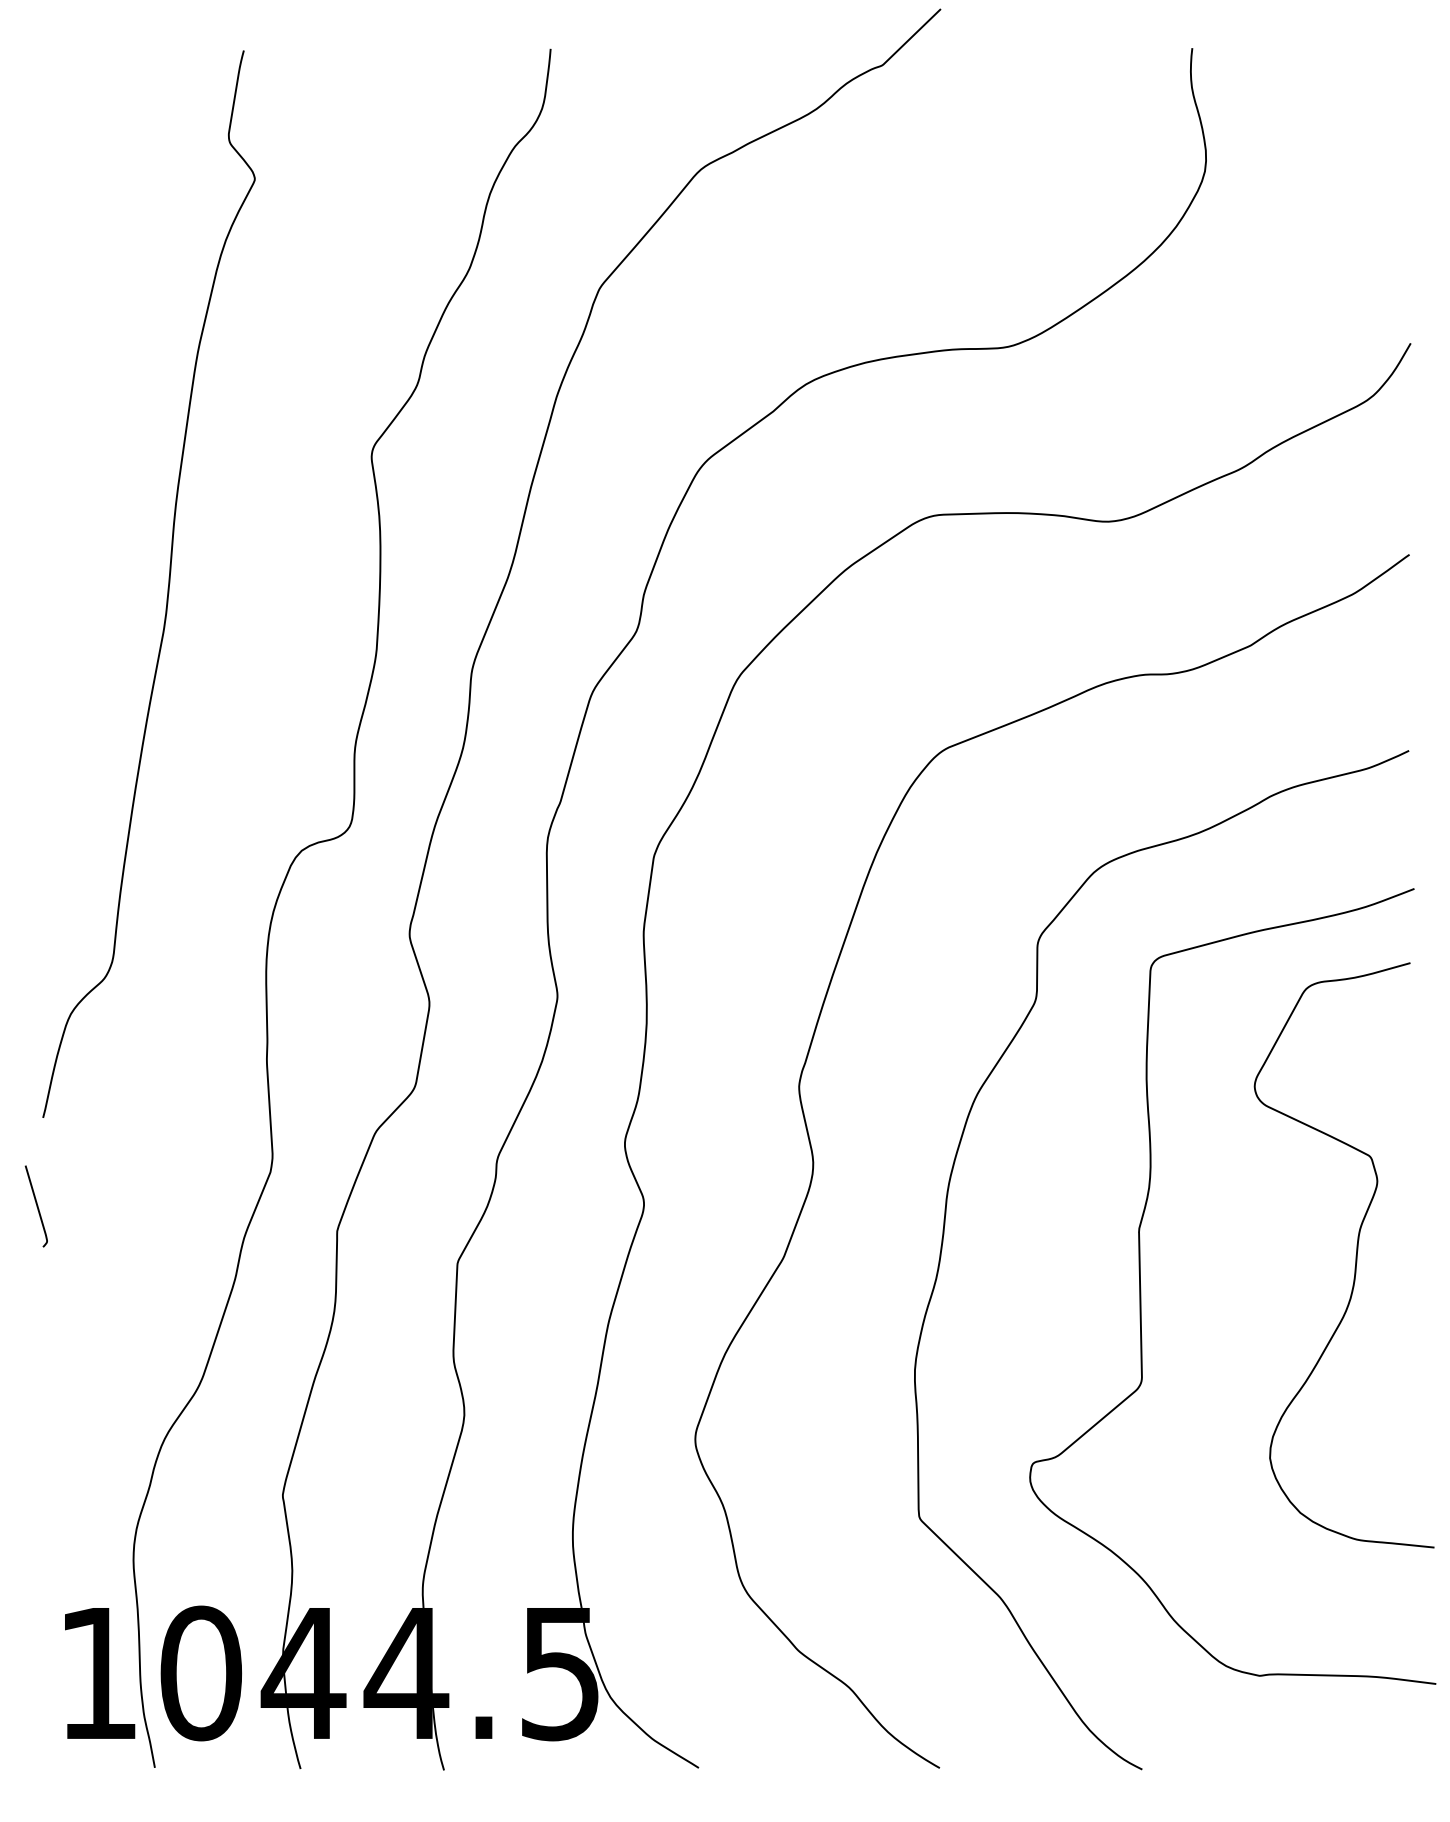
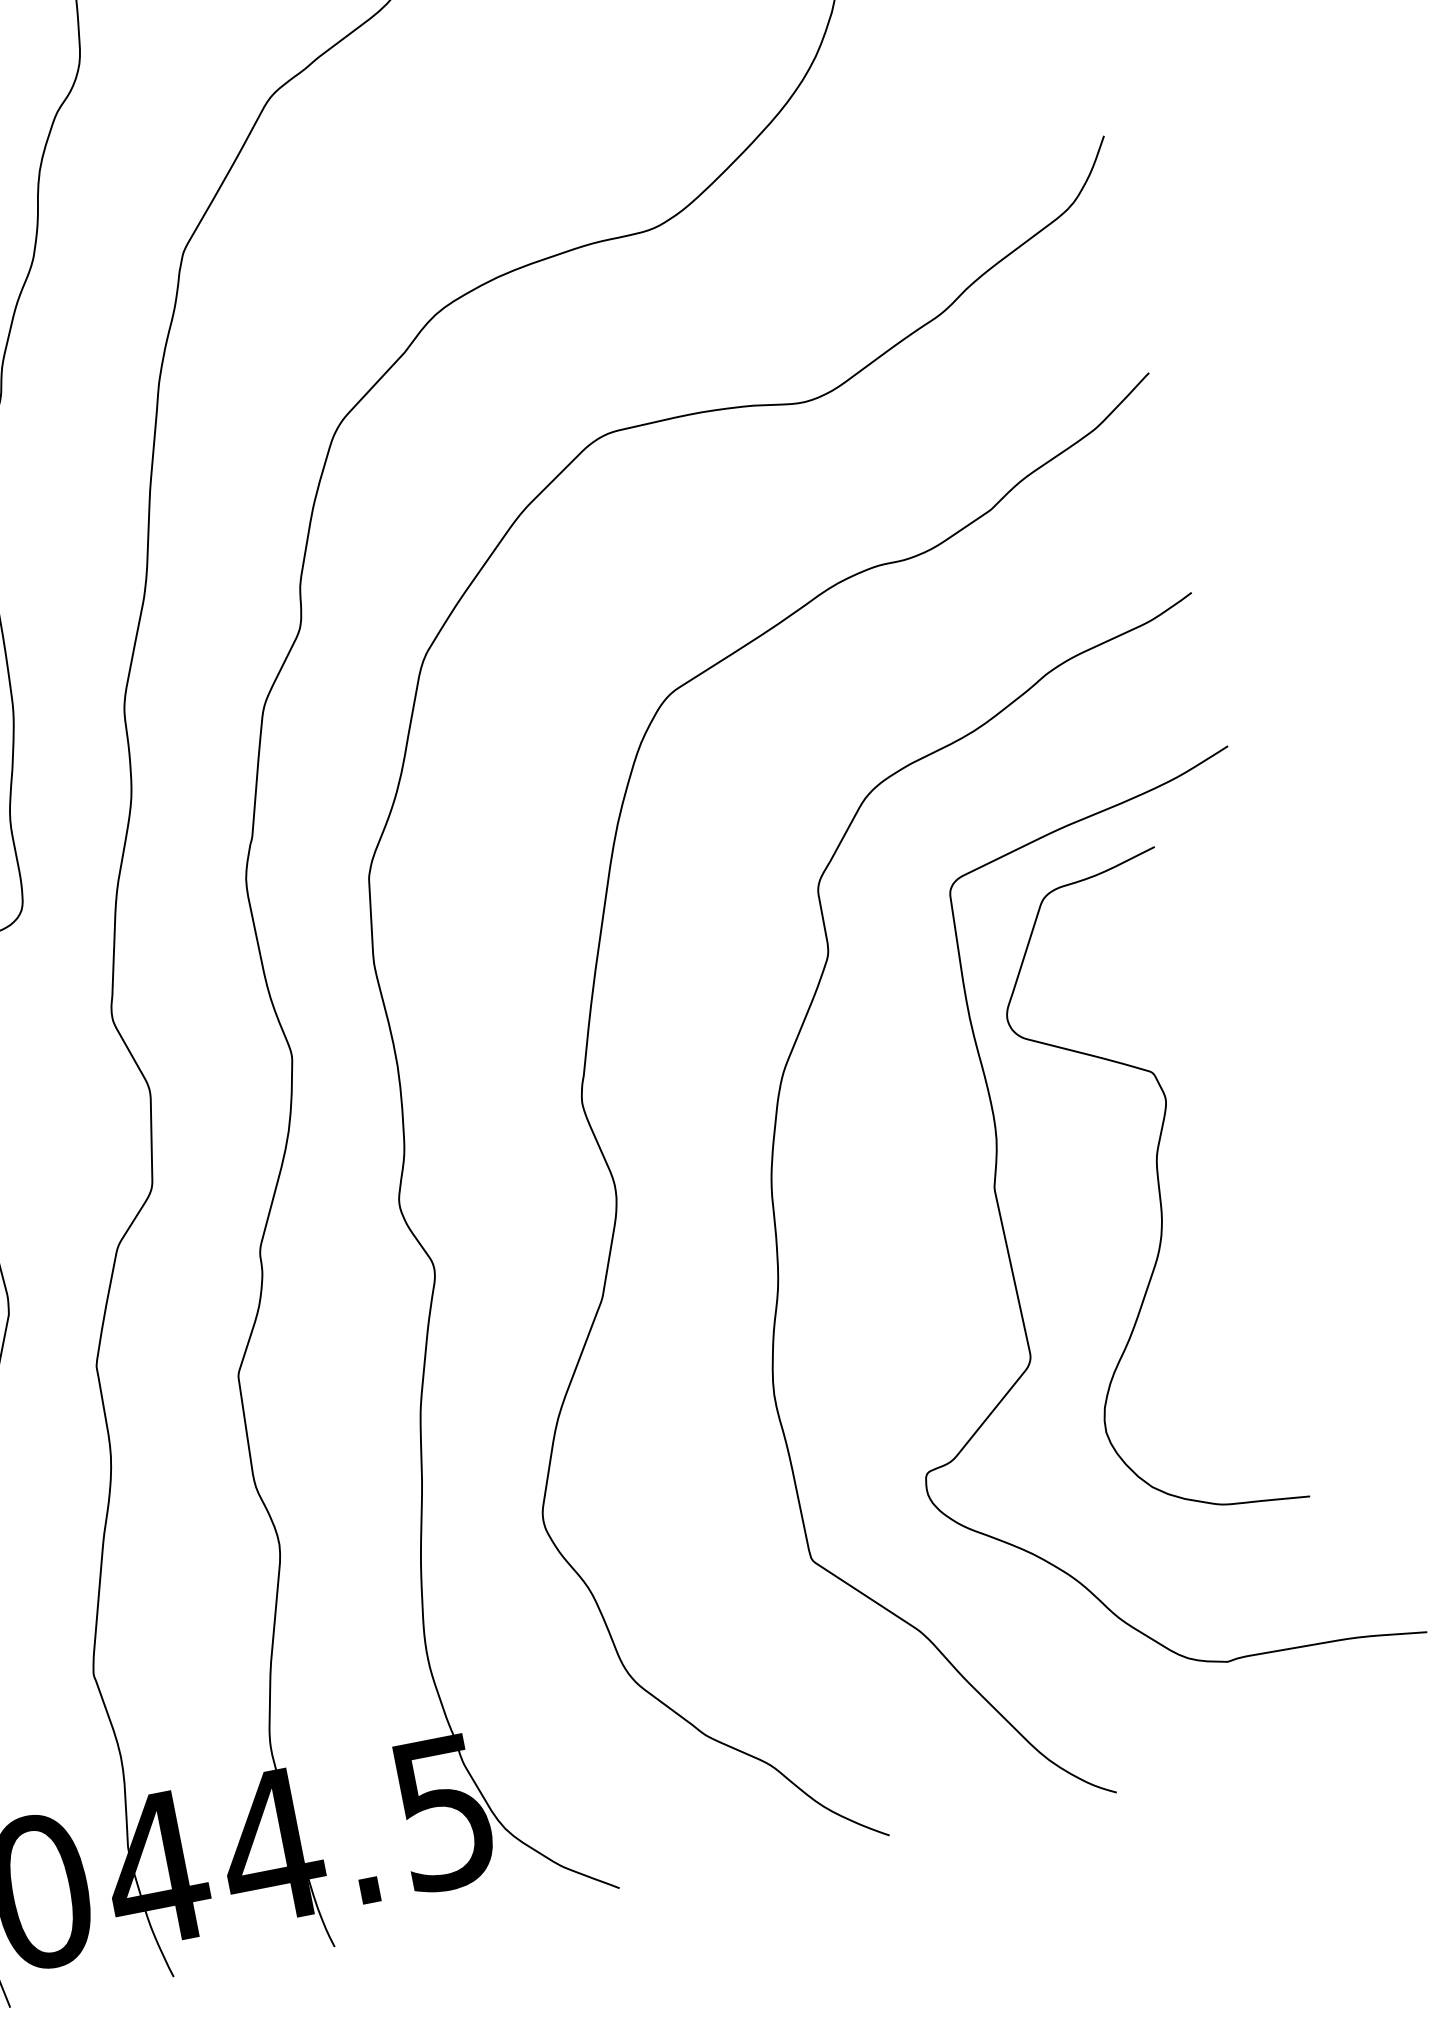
curve: (1355, 1255) -> (1157, 1186), moved

